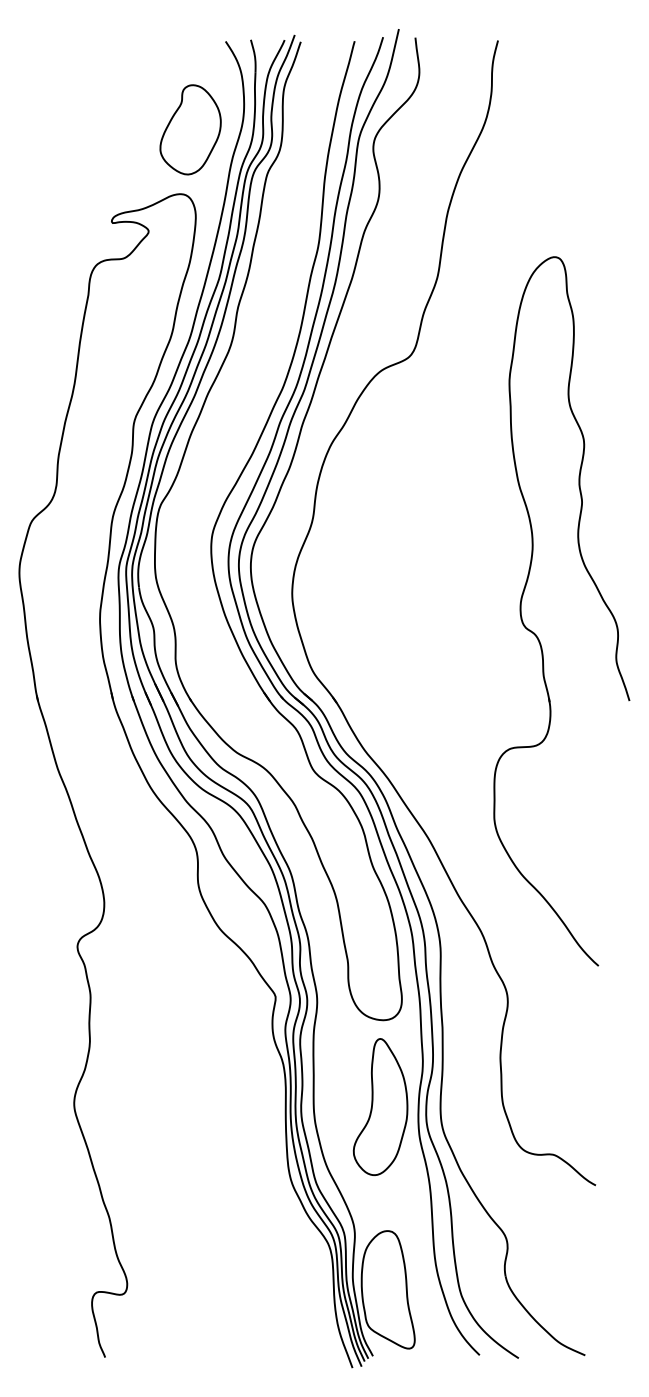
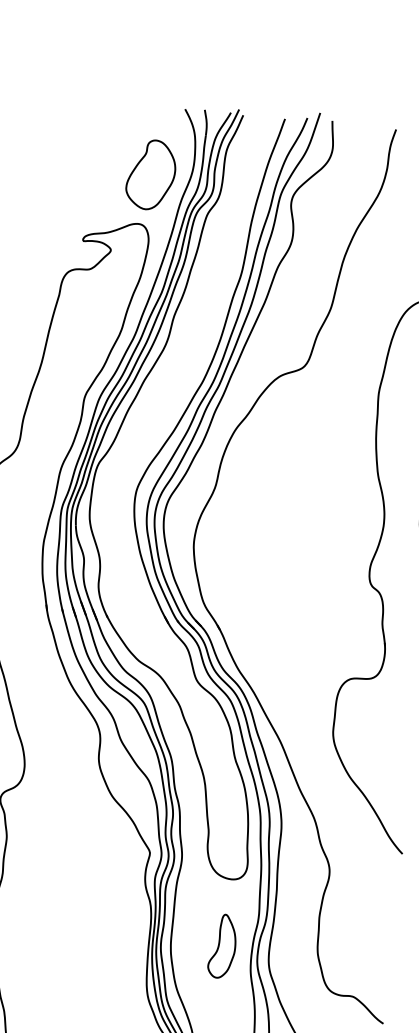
part: (380, 1106) -> (222, 945), size x0.6

